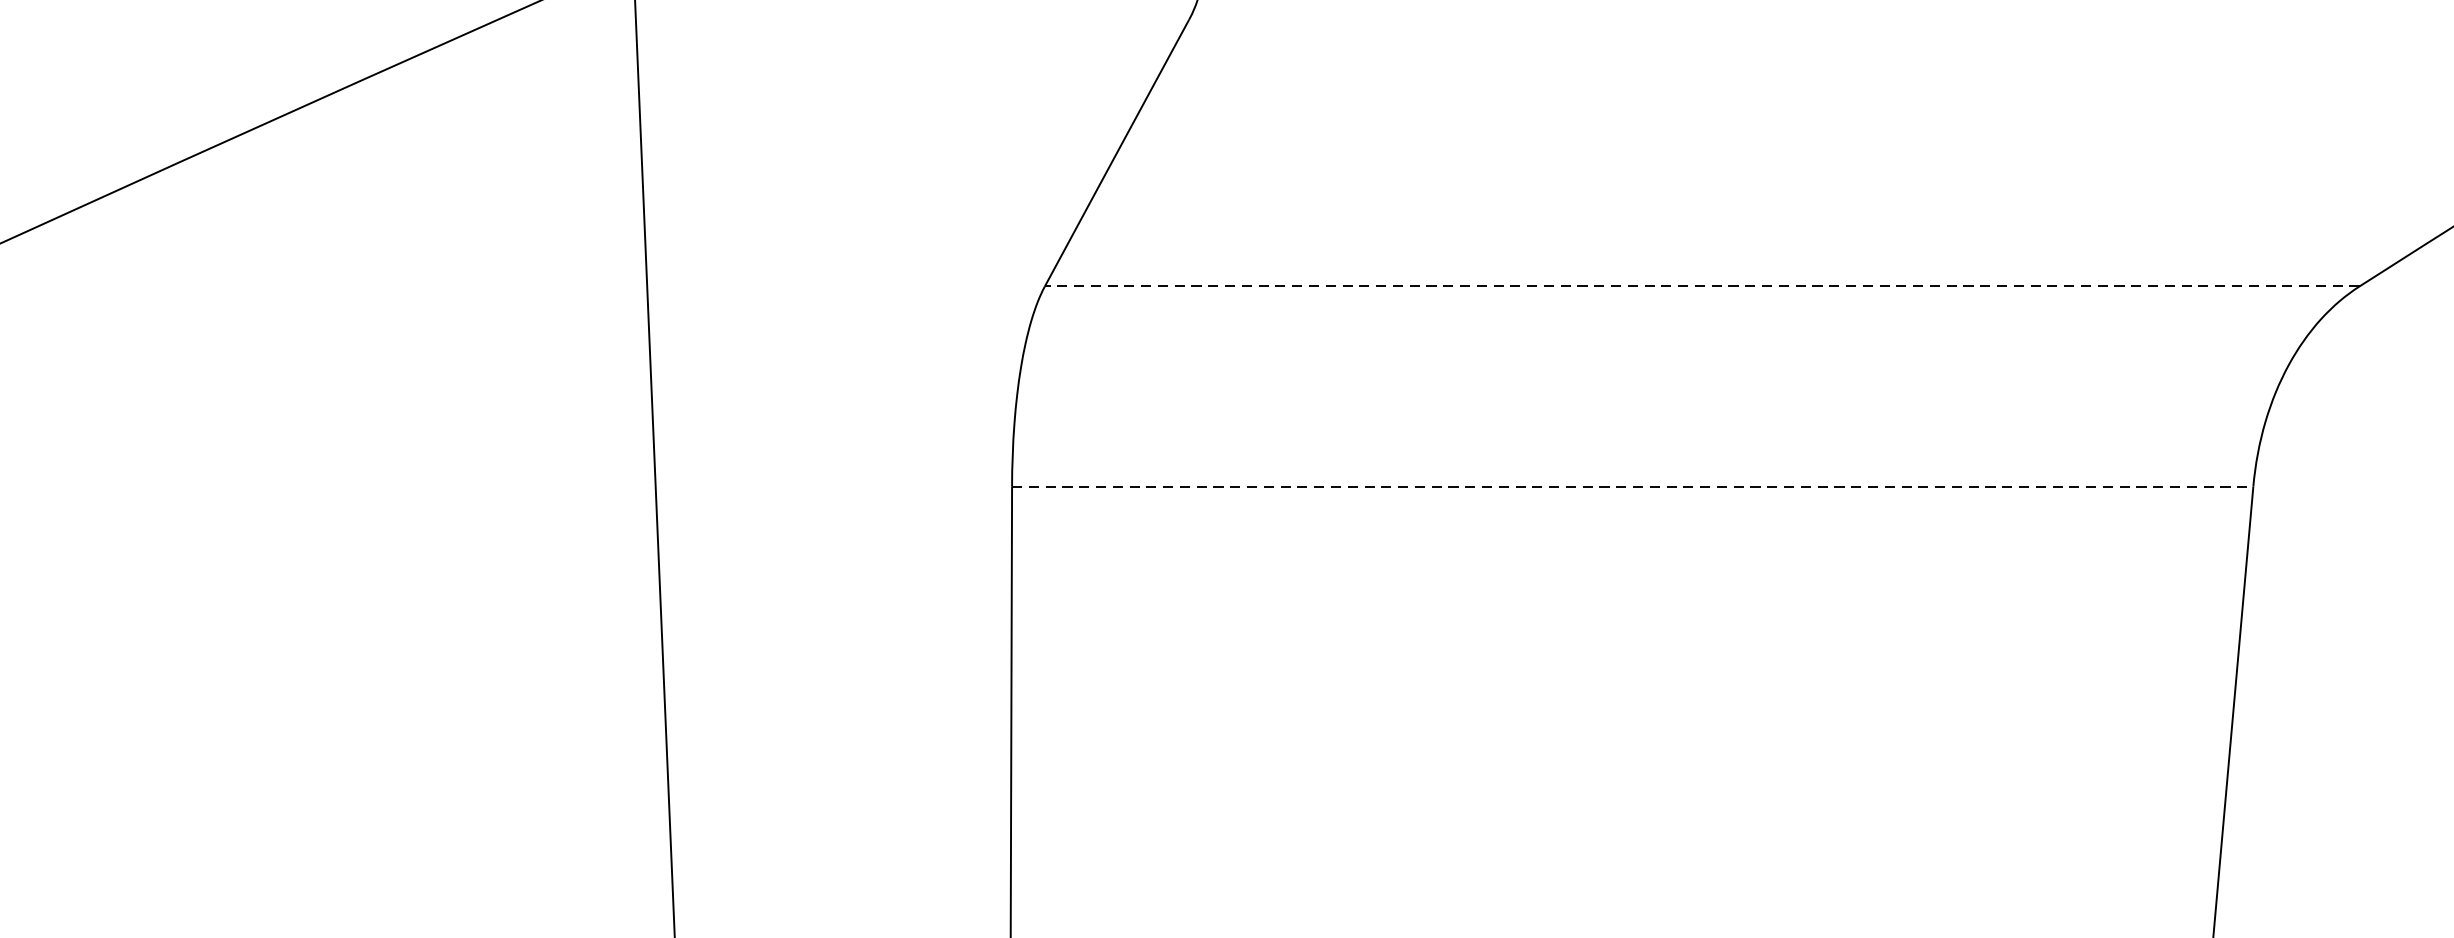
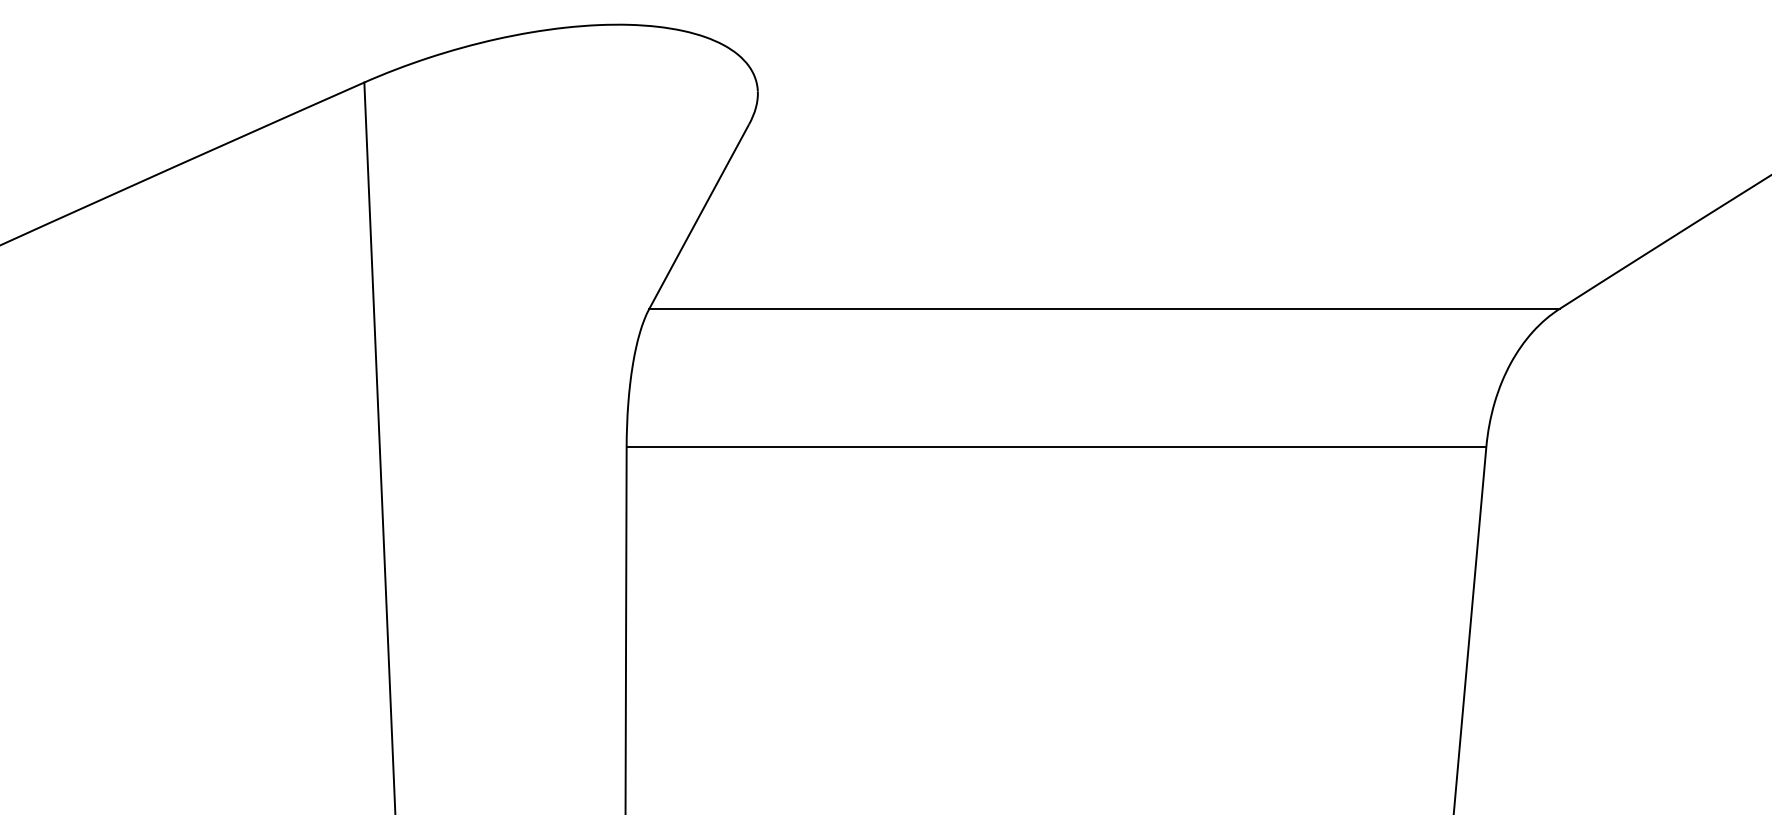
line: (1702, 285) -> (1104, 308), dashed -> solid
line: (1632, 486) -> (1056, 447), dashed -> solid

